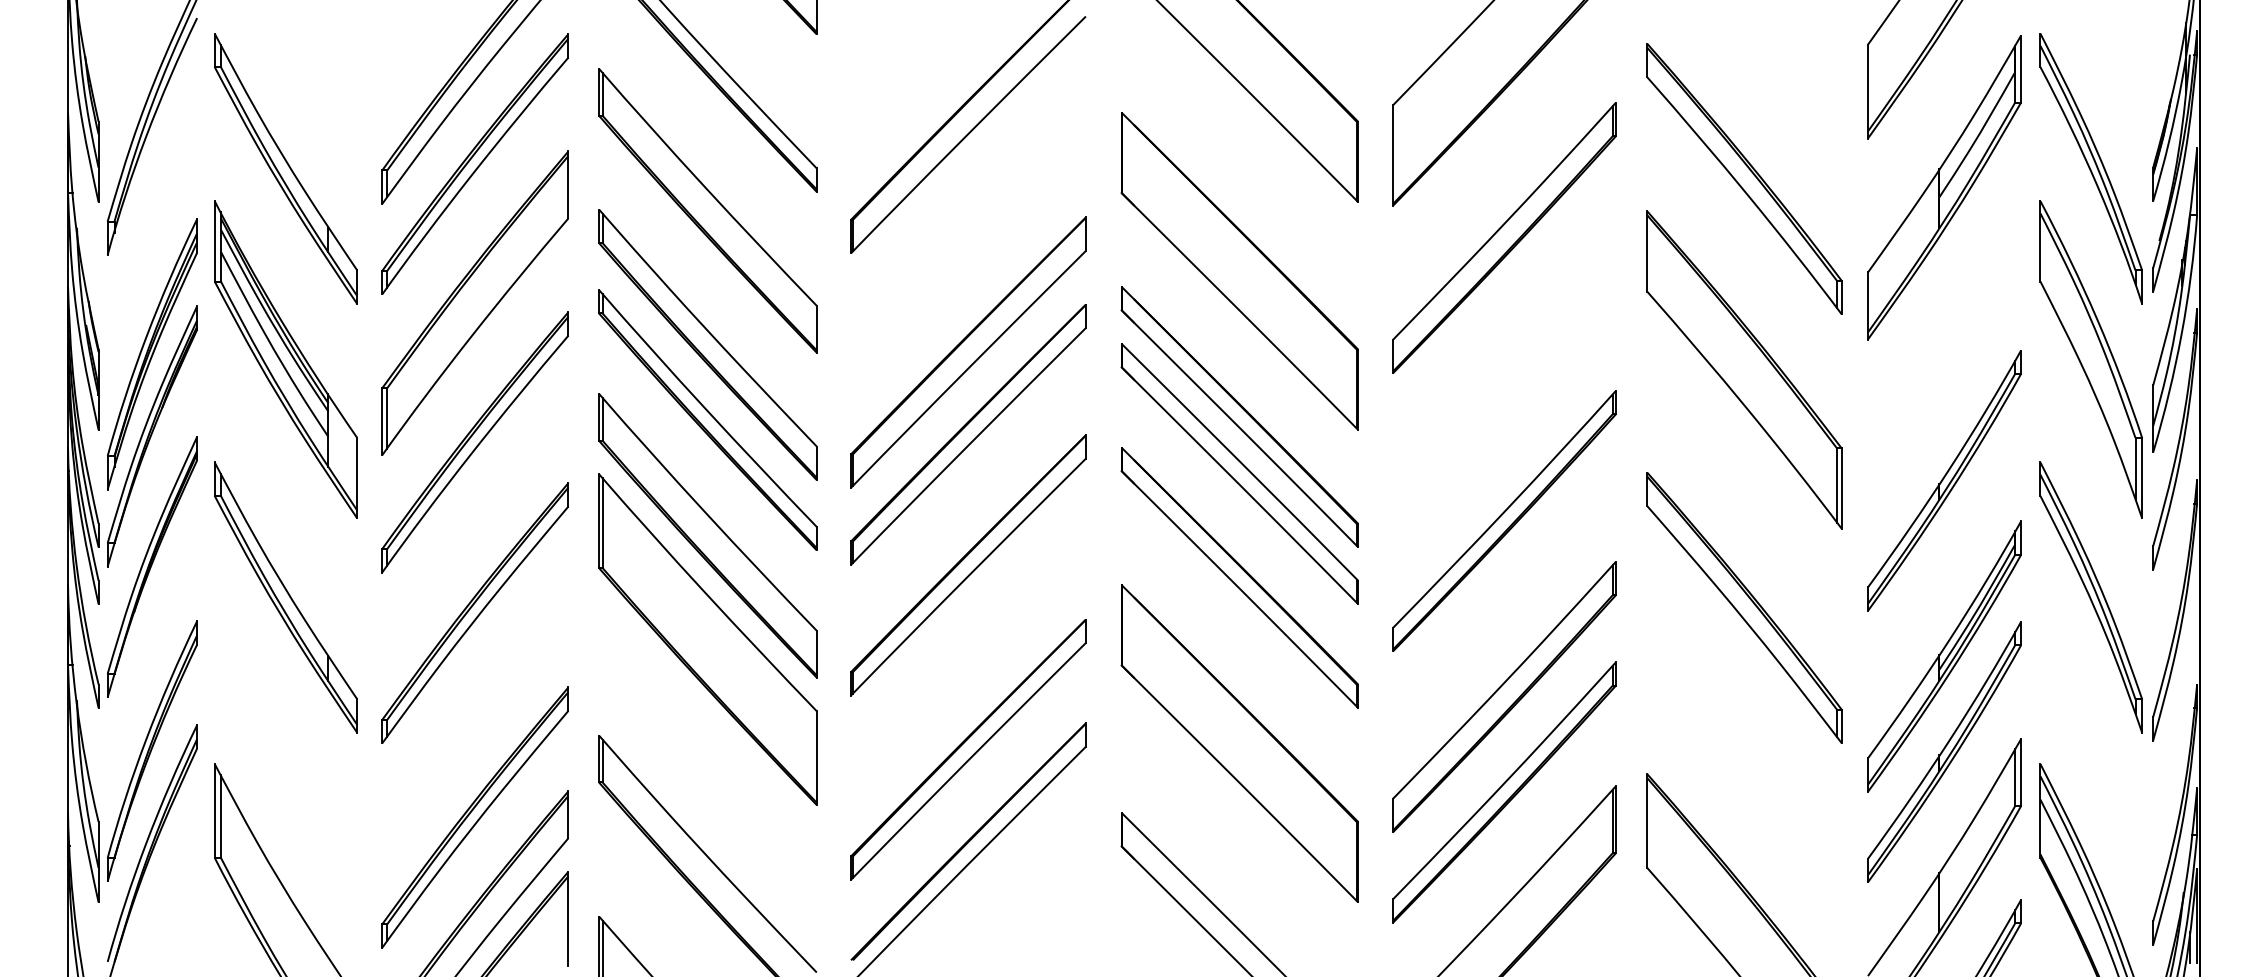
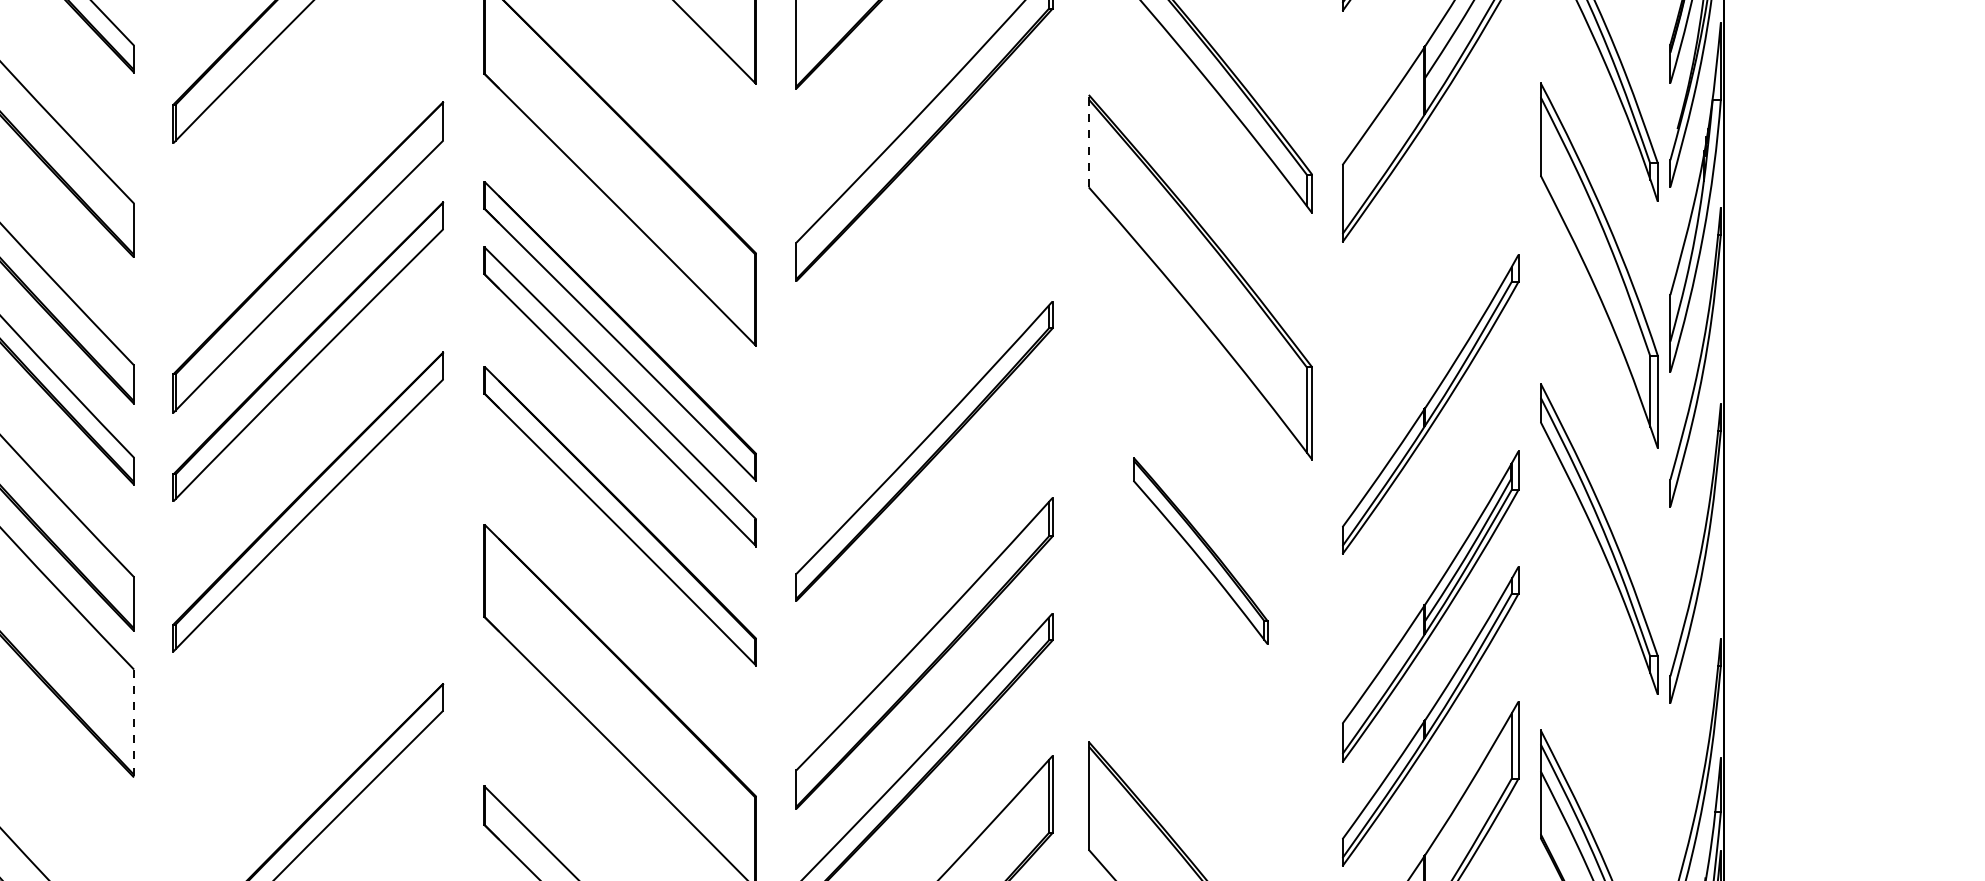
line: (1647, 251) -> (1089, 141), solid -> dashed
part: (1744, 607) -> (1200, 550), size x0.6
part: (968, 749) -> (308, 713), removed
line: (816, 758) -> (133, 723), solid -> dashed

